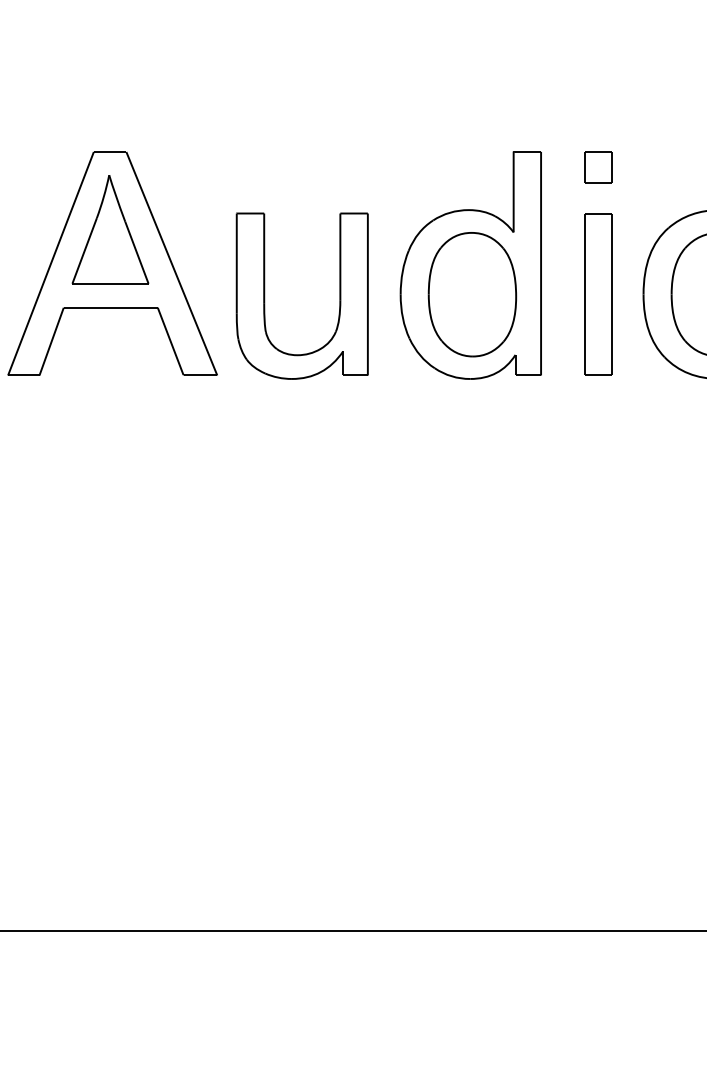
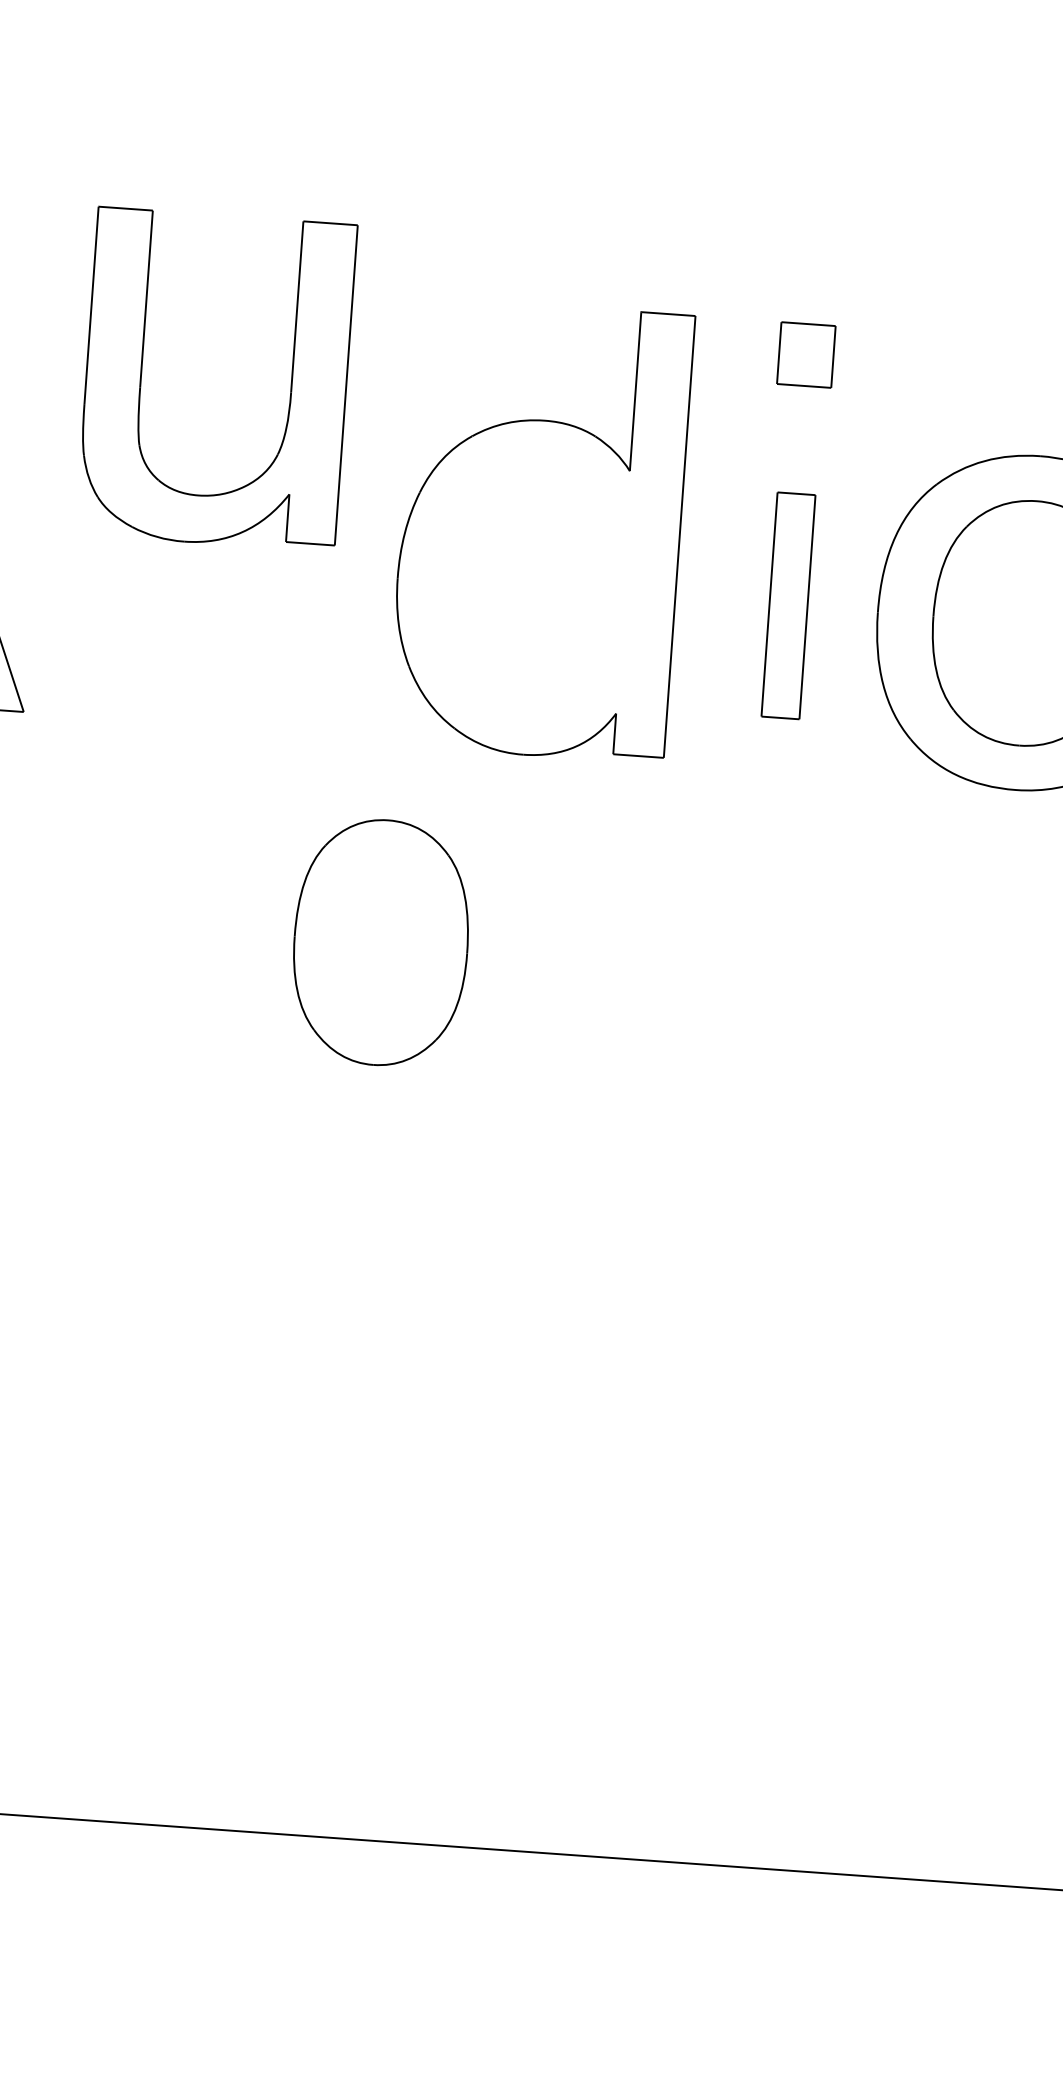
part: (472, 294) -> (381, 942), moved
part: (598, 294) -> (788, 605), size x0.7
part: (265, 295) -> (143, 372), moved

